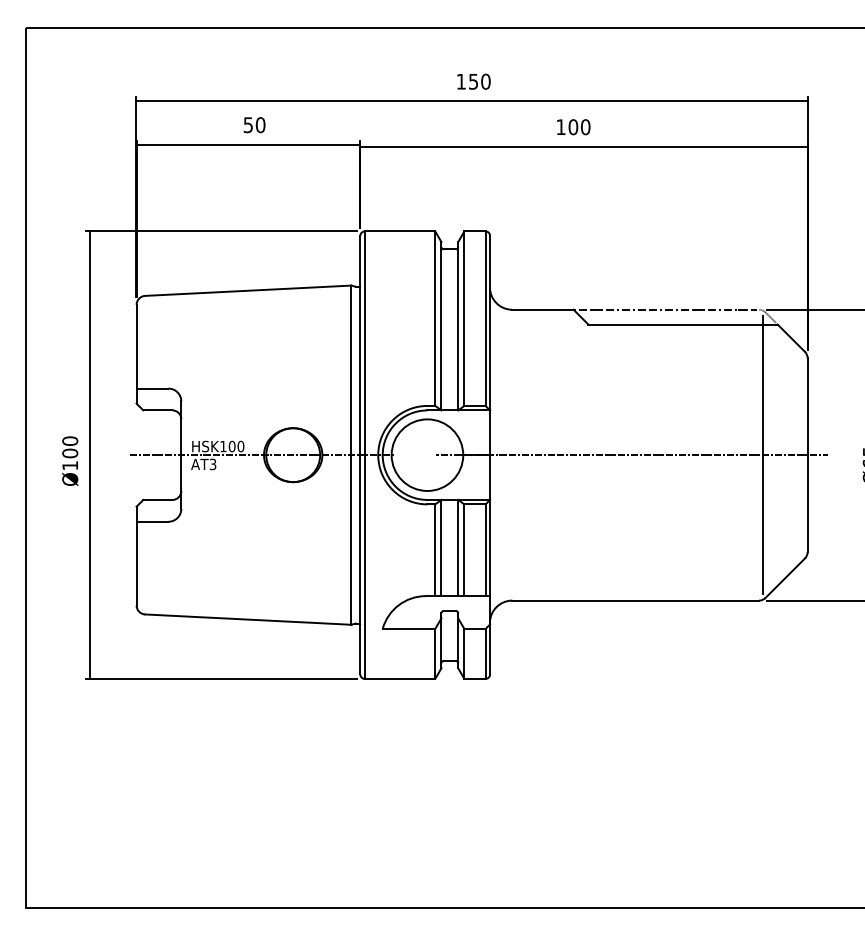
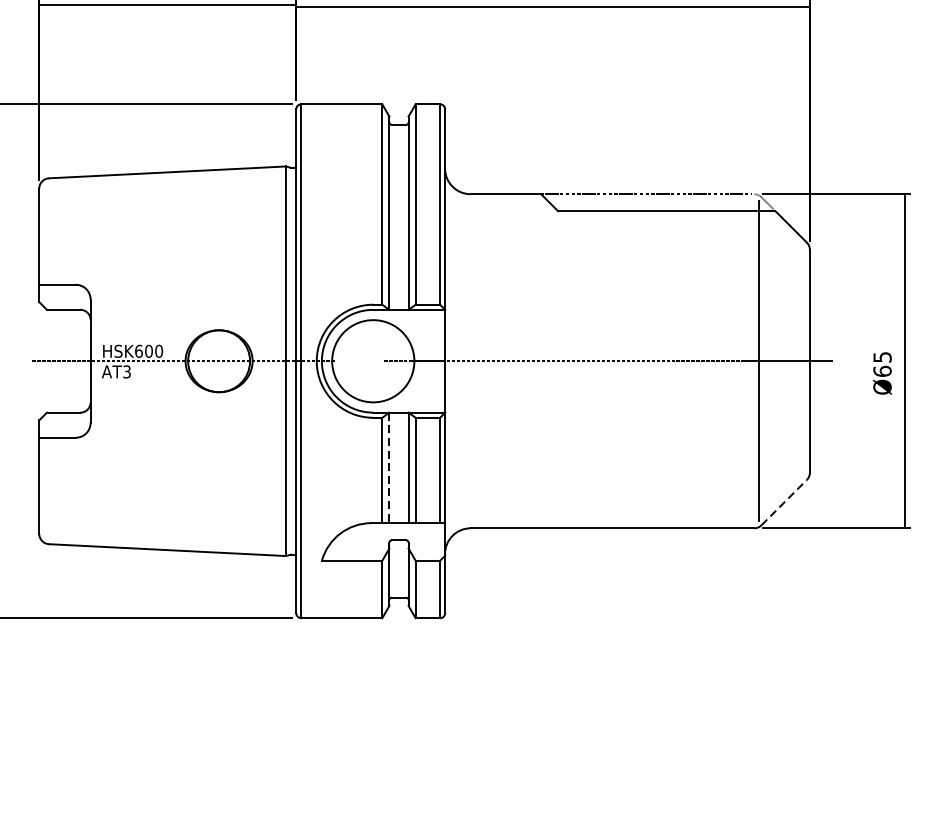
text: (223, 446) -> (139, 351), HSK100 -> HSK600
line: (441, 548) -> (389, 468), solid -> dashed
line: (785, 578) -> (784, 502), solid -> dashed

